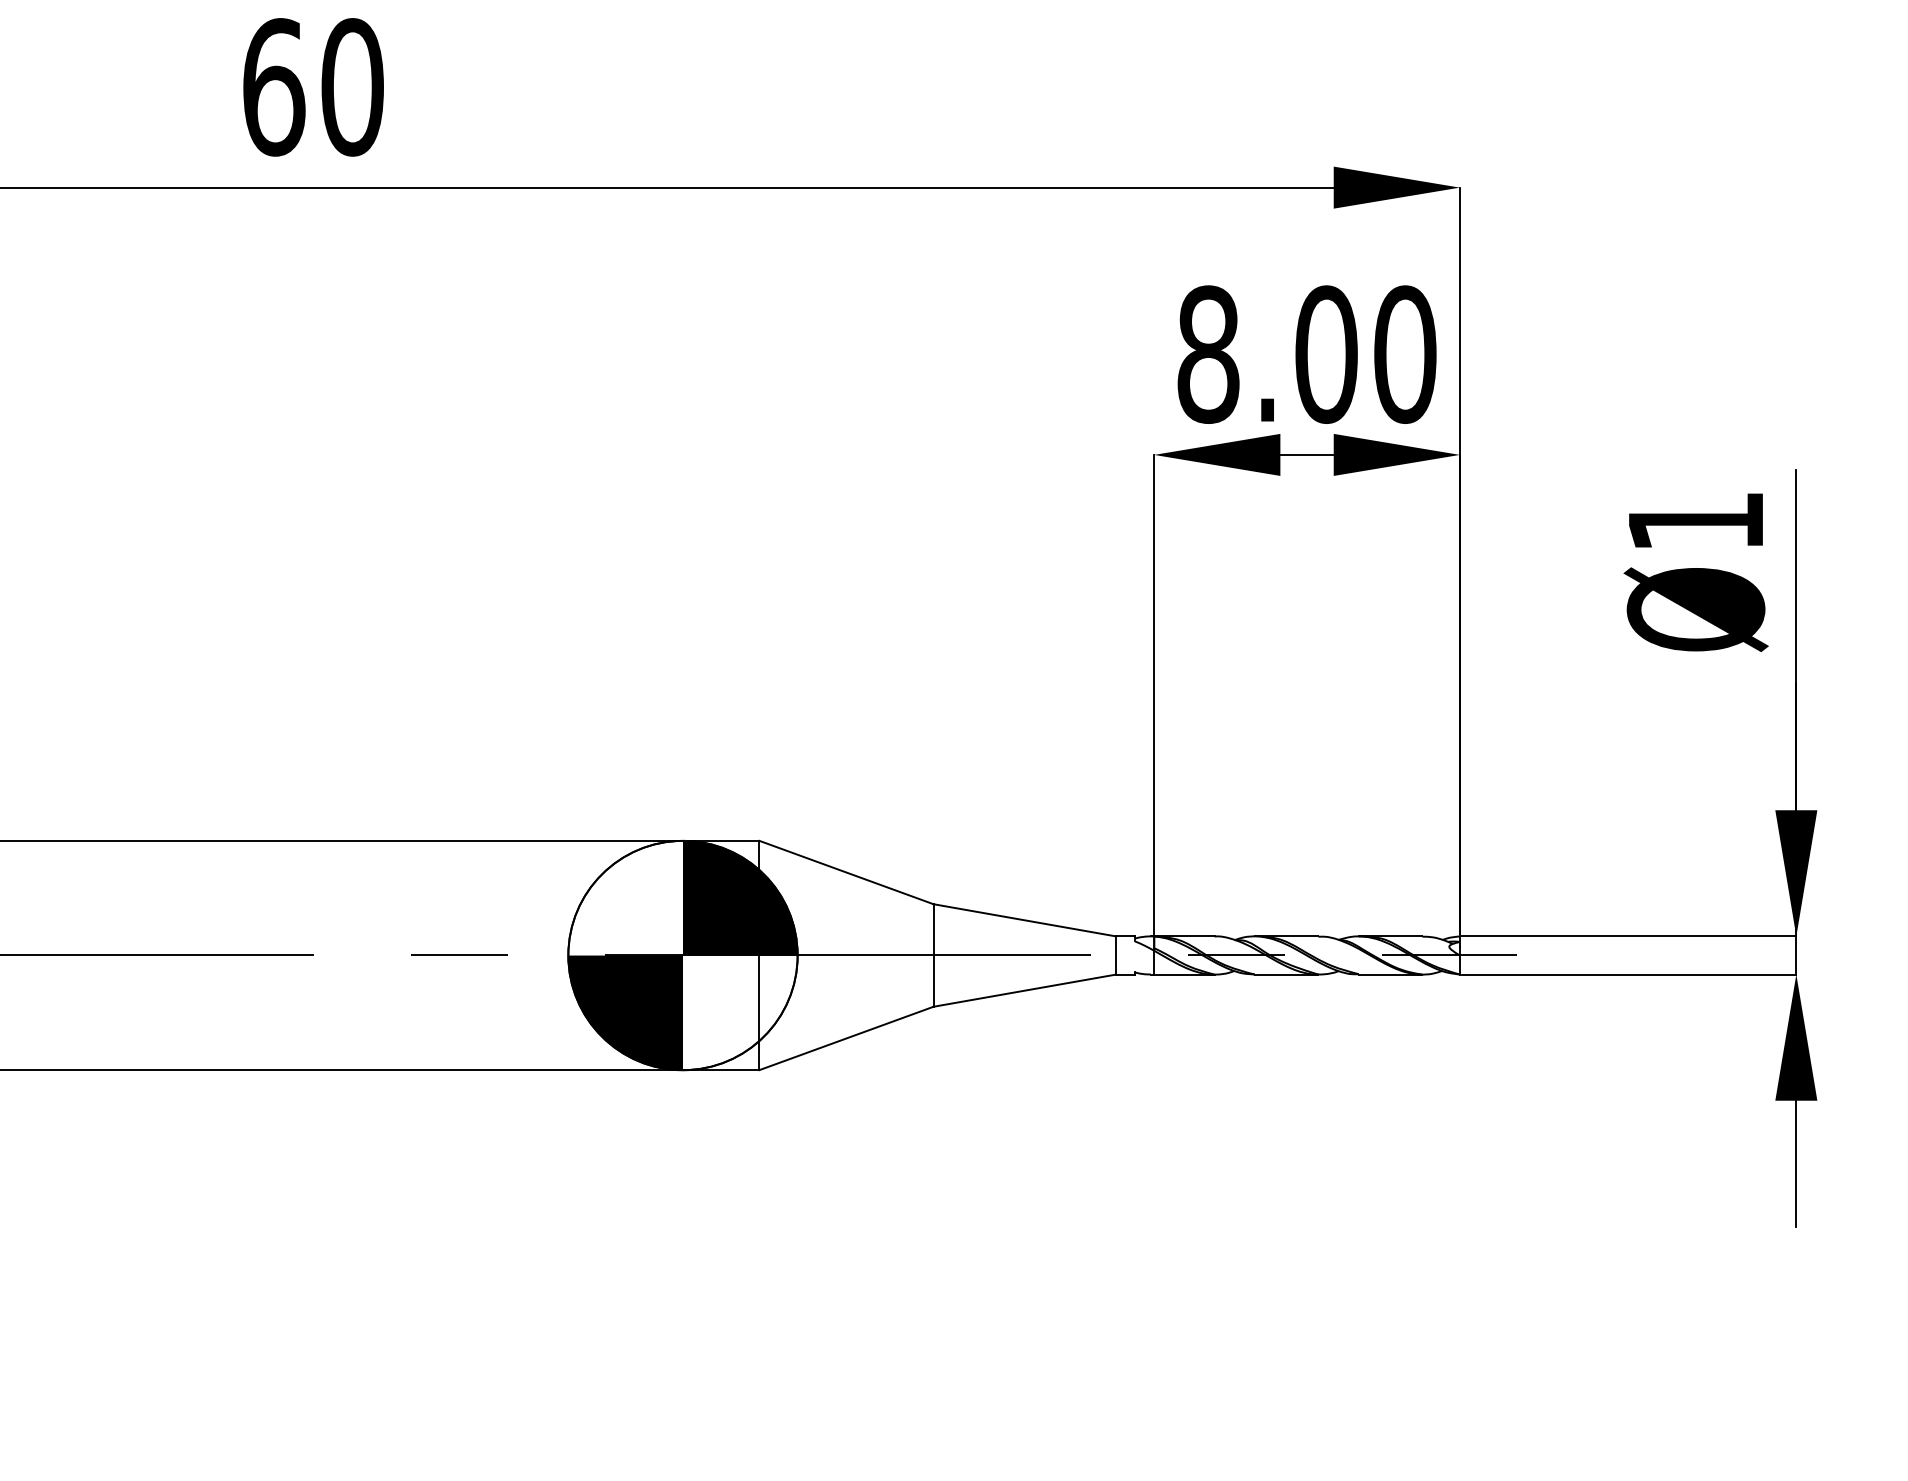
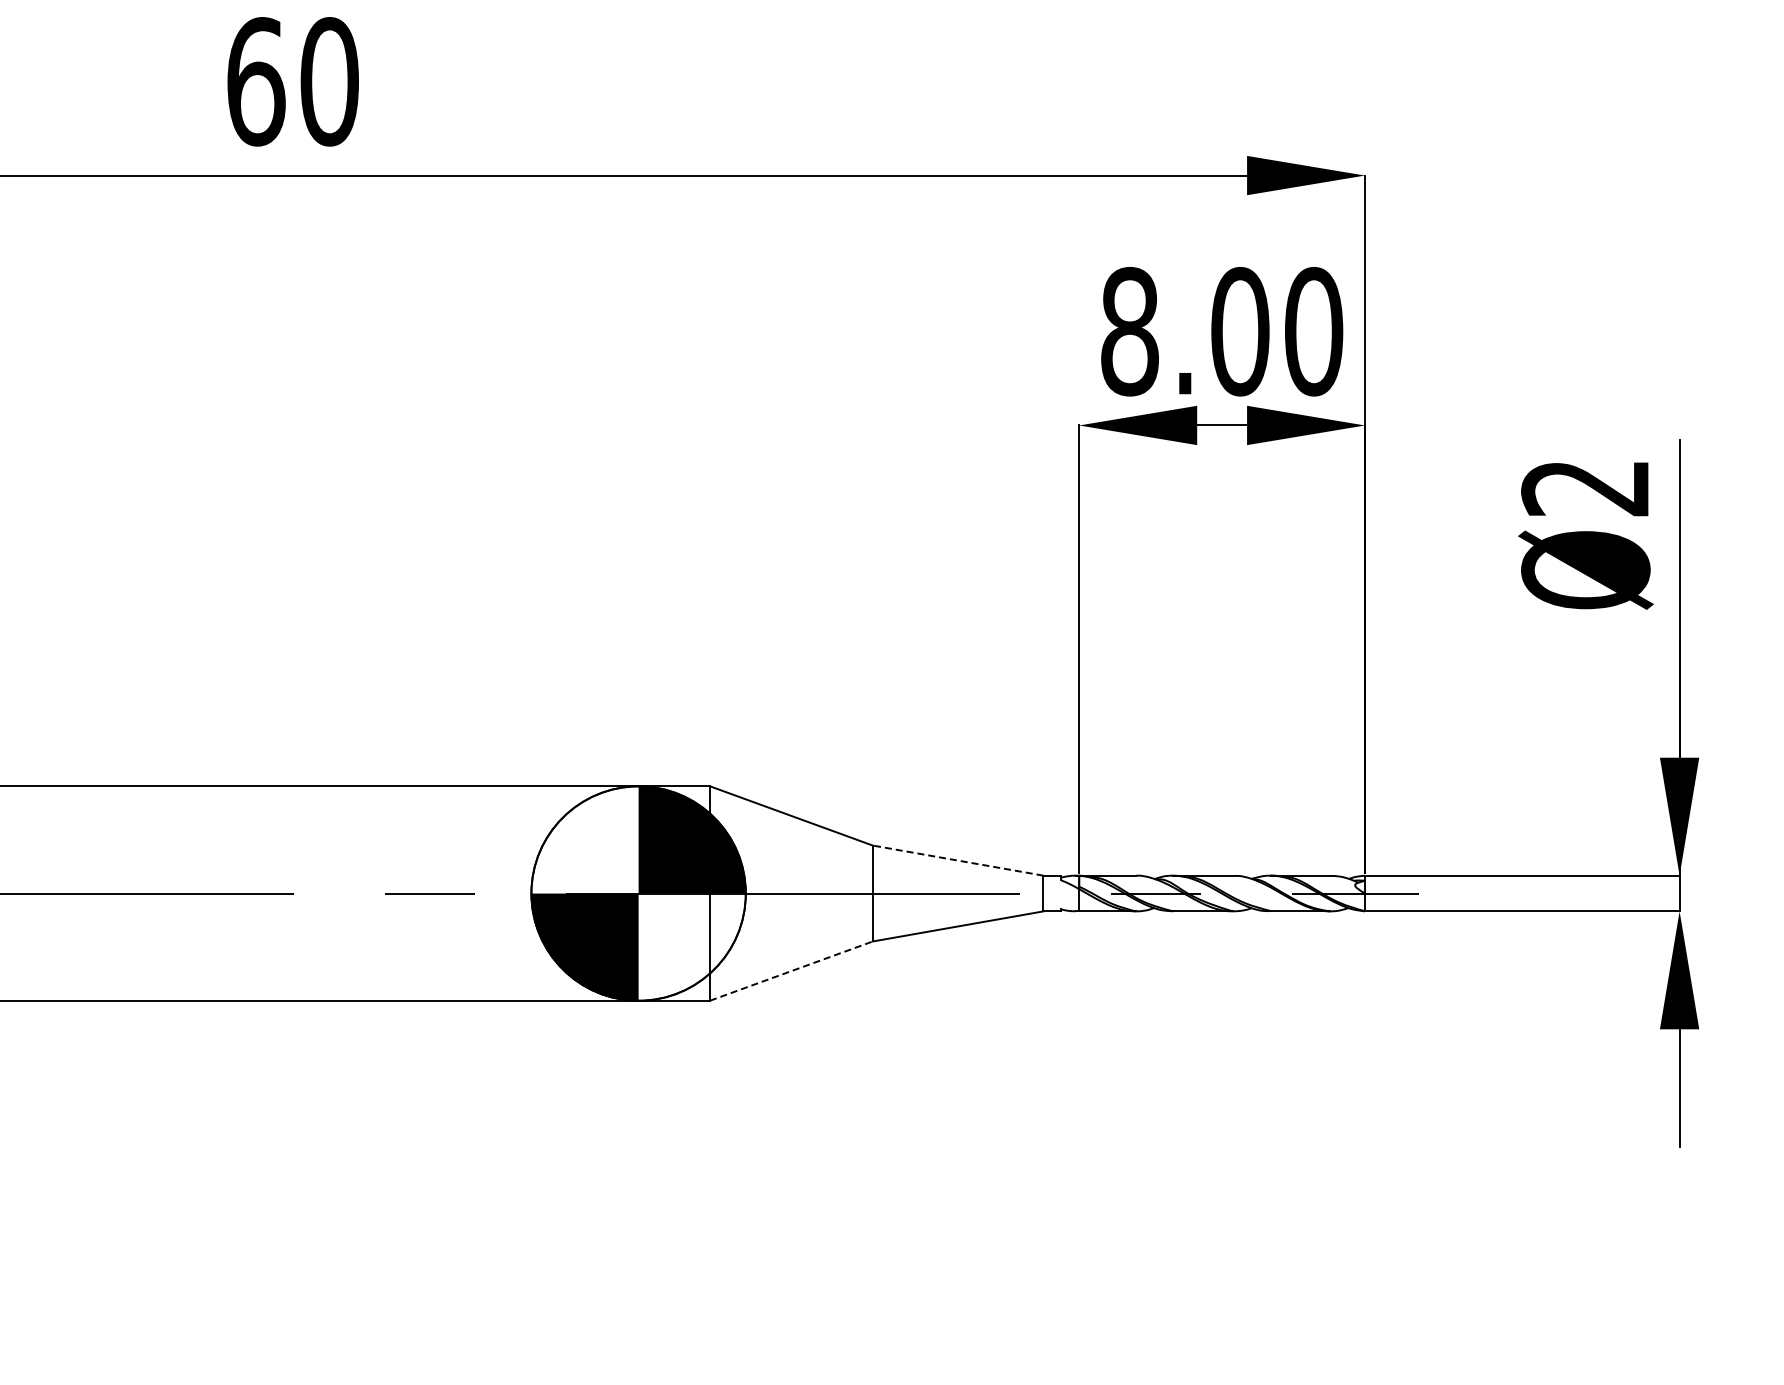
text: (1694, 522) -> (1584, 488), Ø1 -> Ø2
line: (1025, 920) -> (958, 860), solid -> dashed
line: (846, 1038) -> (791, 971), solid -> dashed

